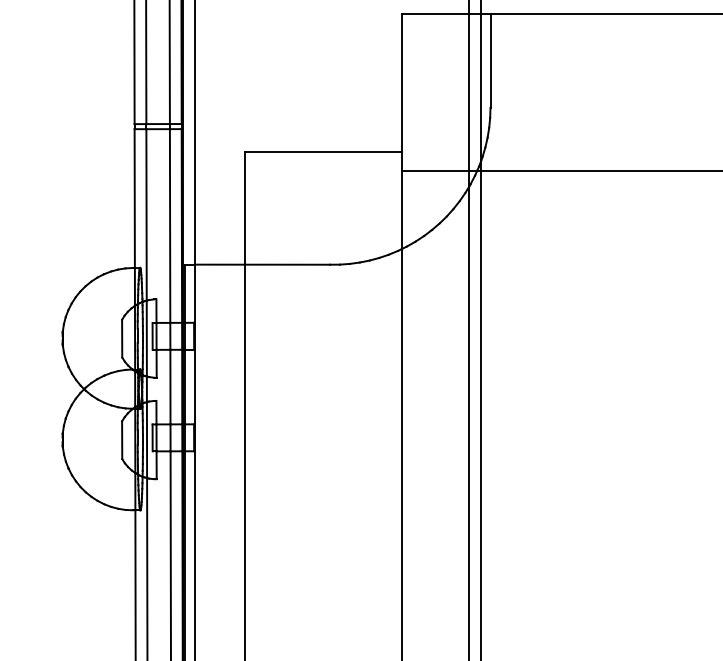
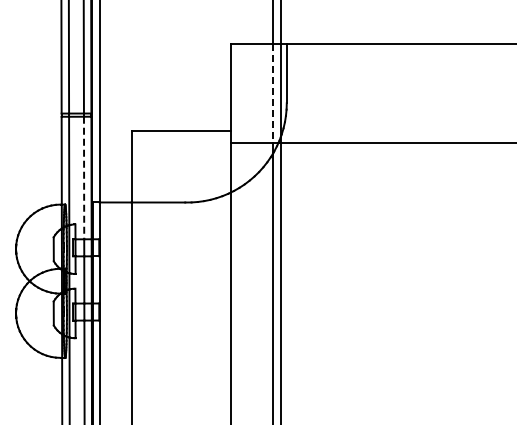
line: (469, 92) -> (273, 93), solid -> dashed
line: (170, 226) -> (84, 178), solid -> dashed

